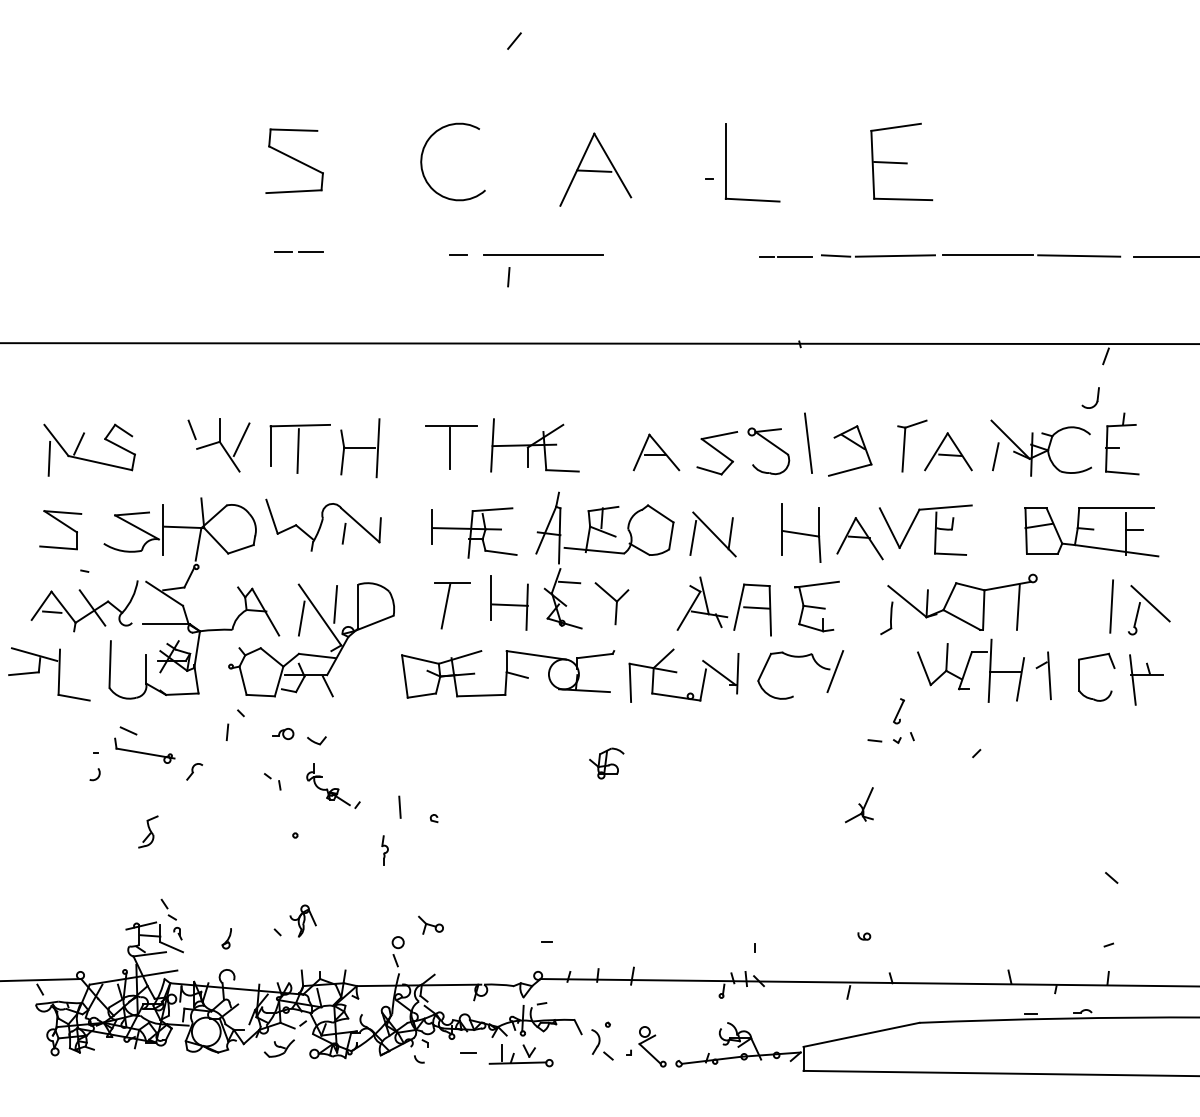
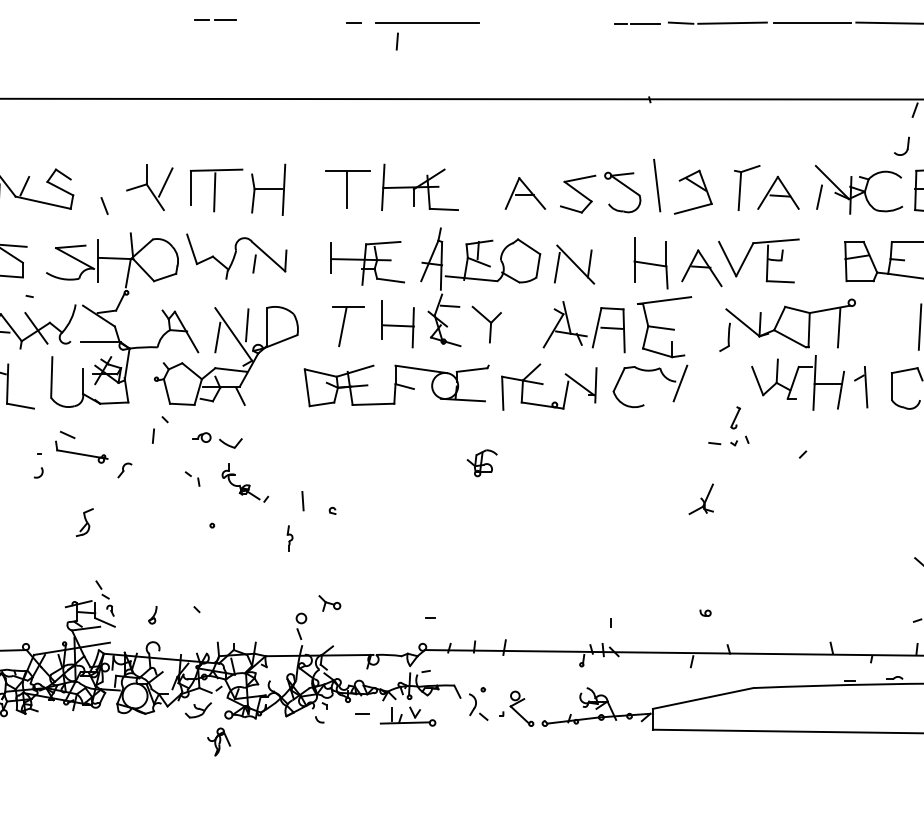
line: (191, 429) -> (104, 205), moved
part: (816, 606) -> (664, 327), size x1.4
part: (316, 740) -> (230, 443), size x1.4
part: (302, 920) -> (218, 741), moved

